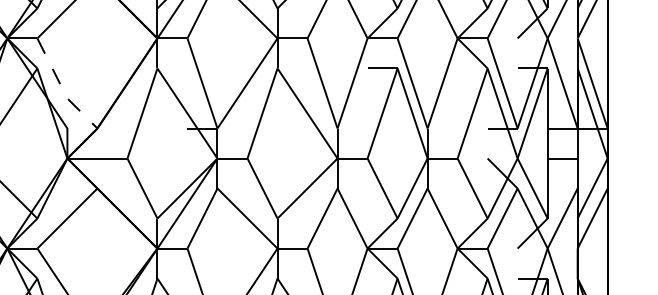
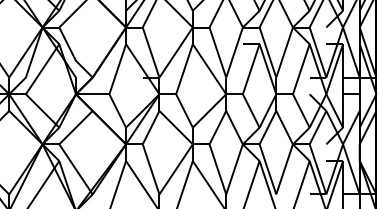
line: (62, 88) -> (73, 55), dashed -> solid

